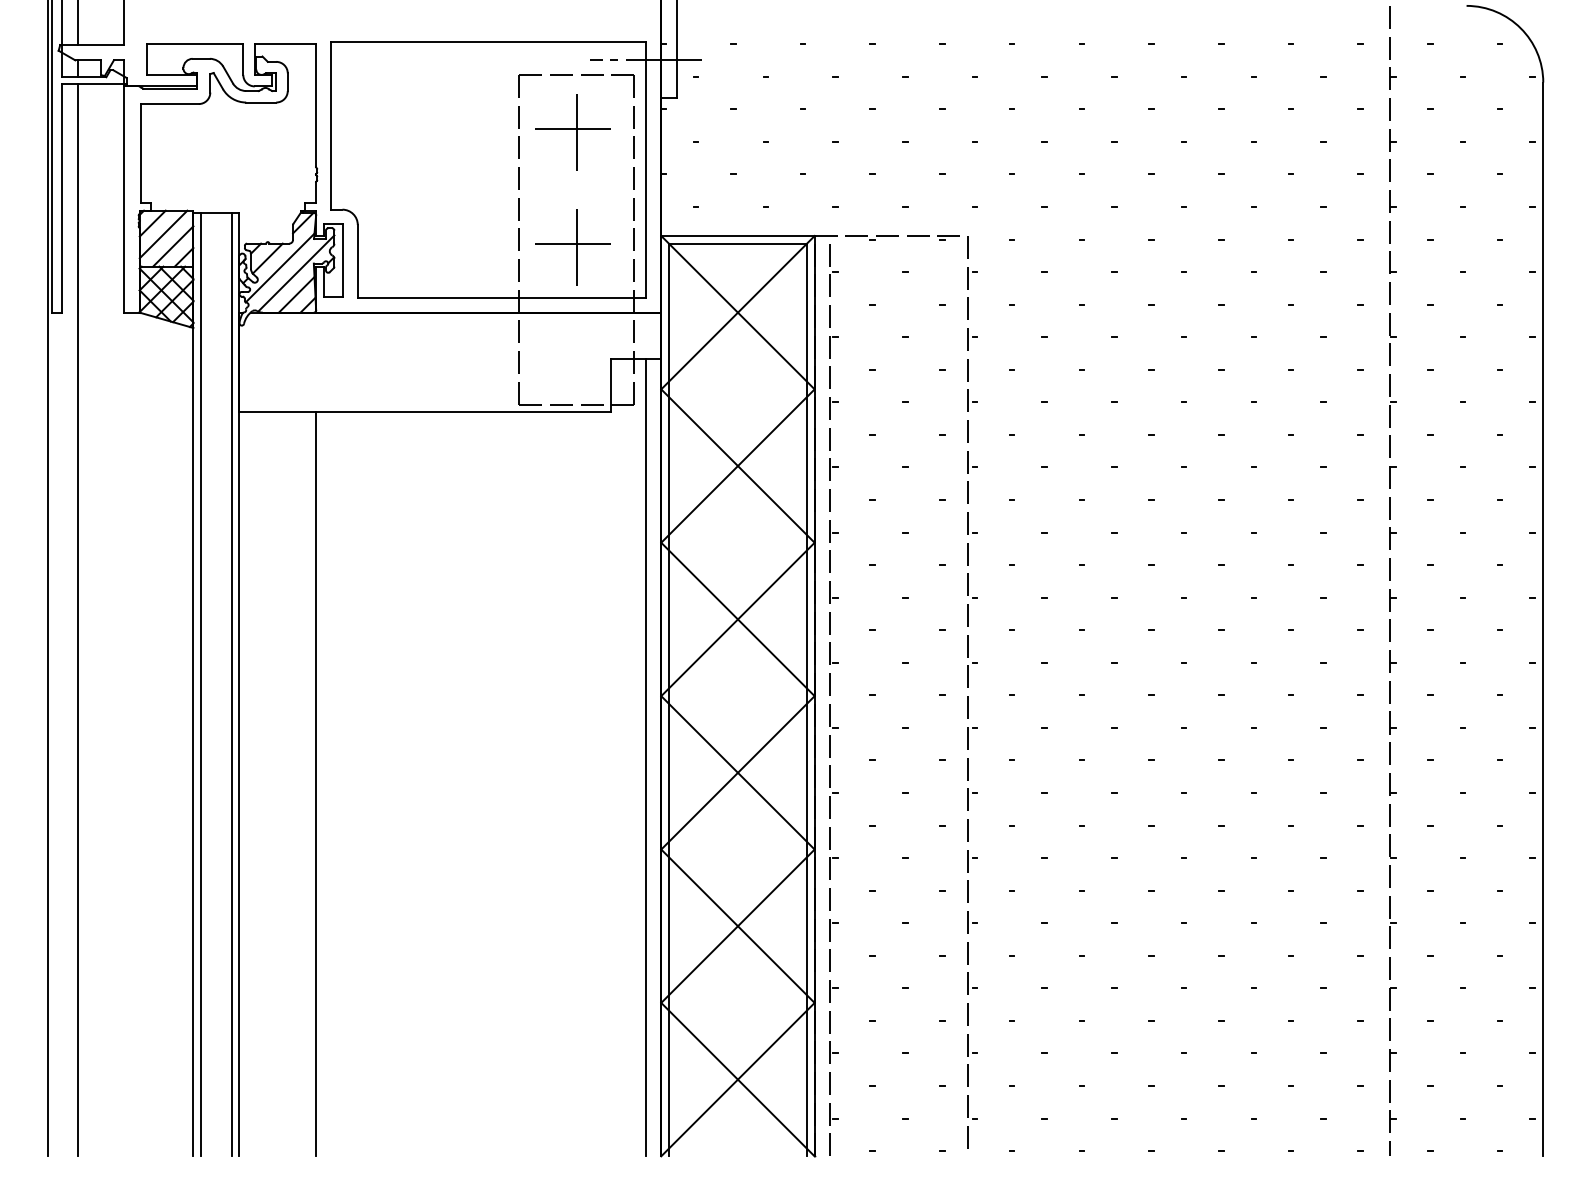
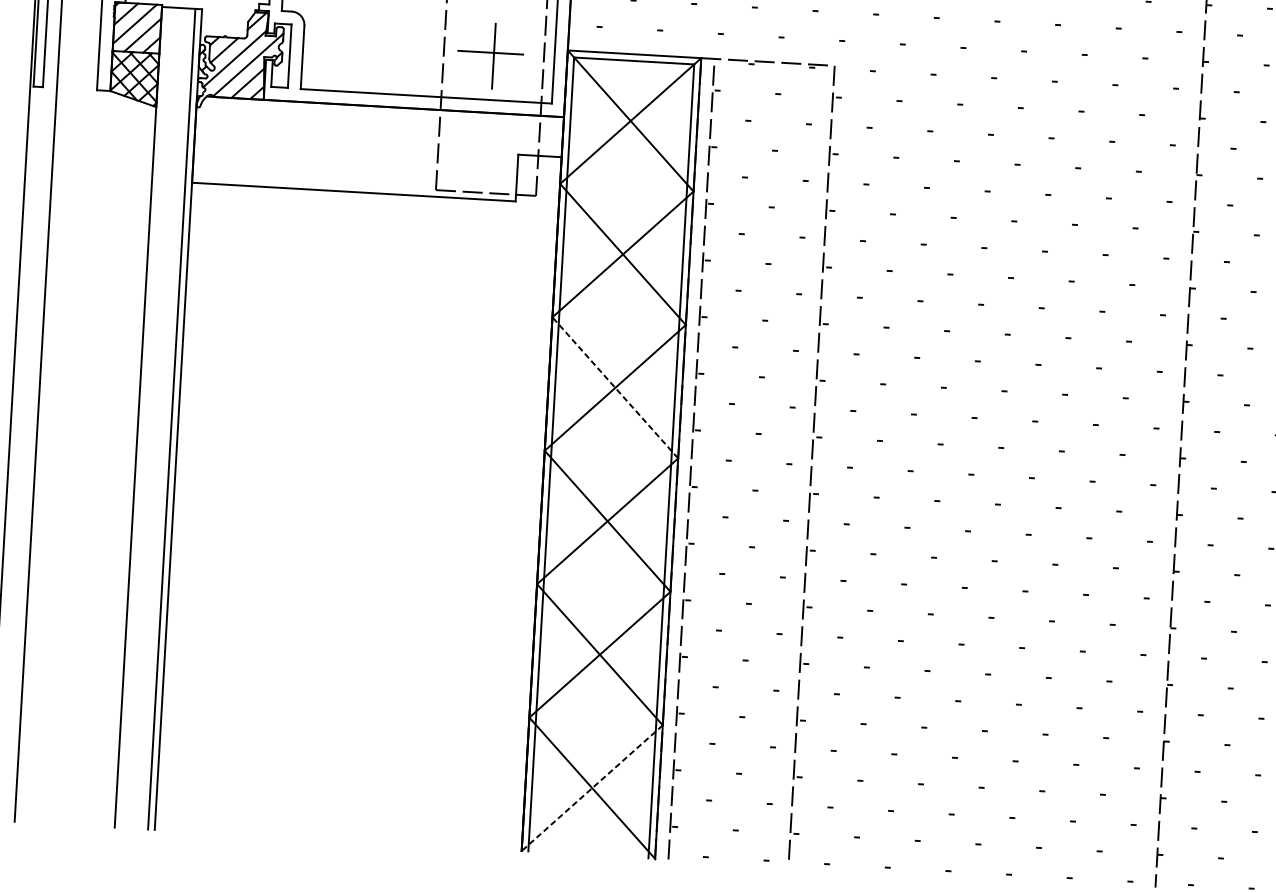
line: (737, 619) -> (614, 387), solid -> dashed
line: (201, 684) -> (145, 417), removed
line: (645, 757) -> (527, 503), removed
line: (316, 784) -> (240, 510), removed
line: (737, 1079) -> (591, 788), solid -> dashed

